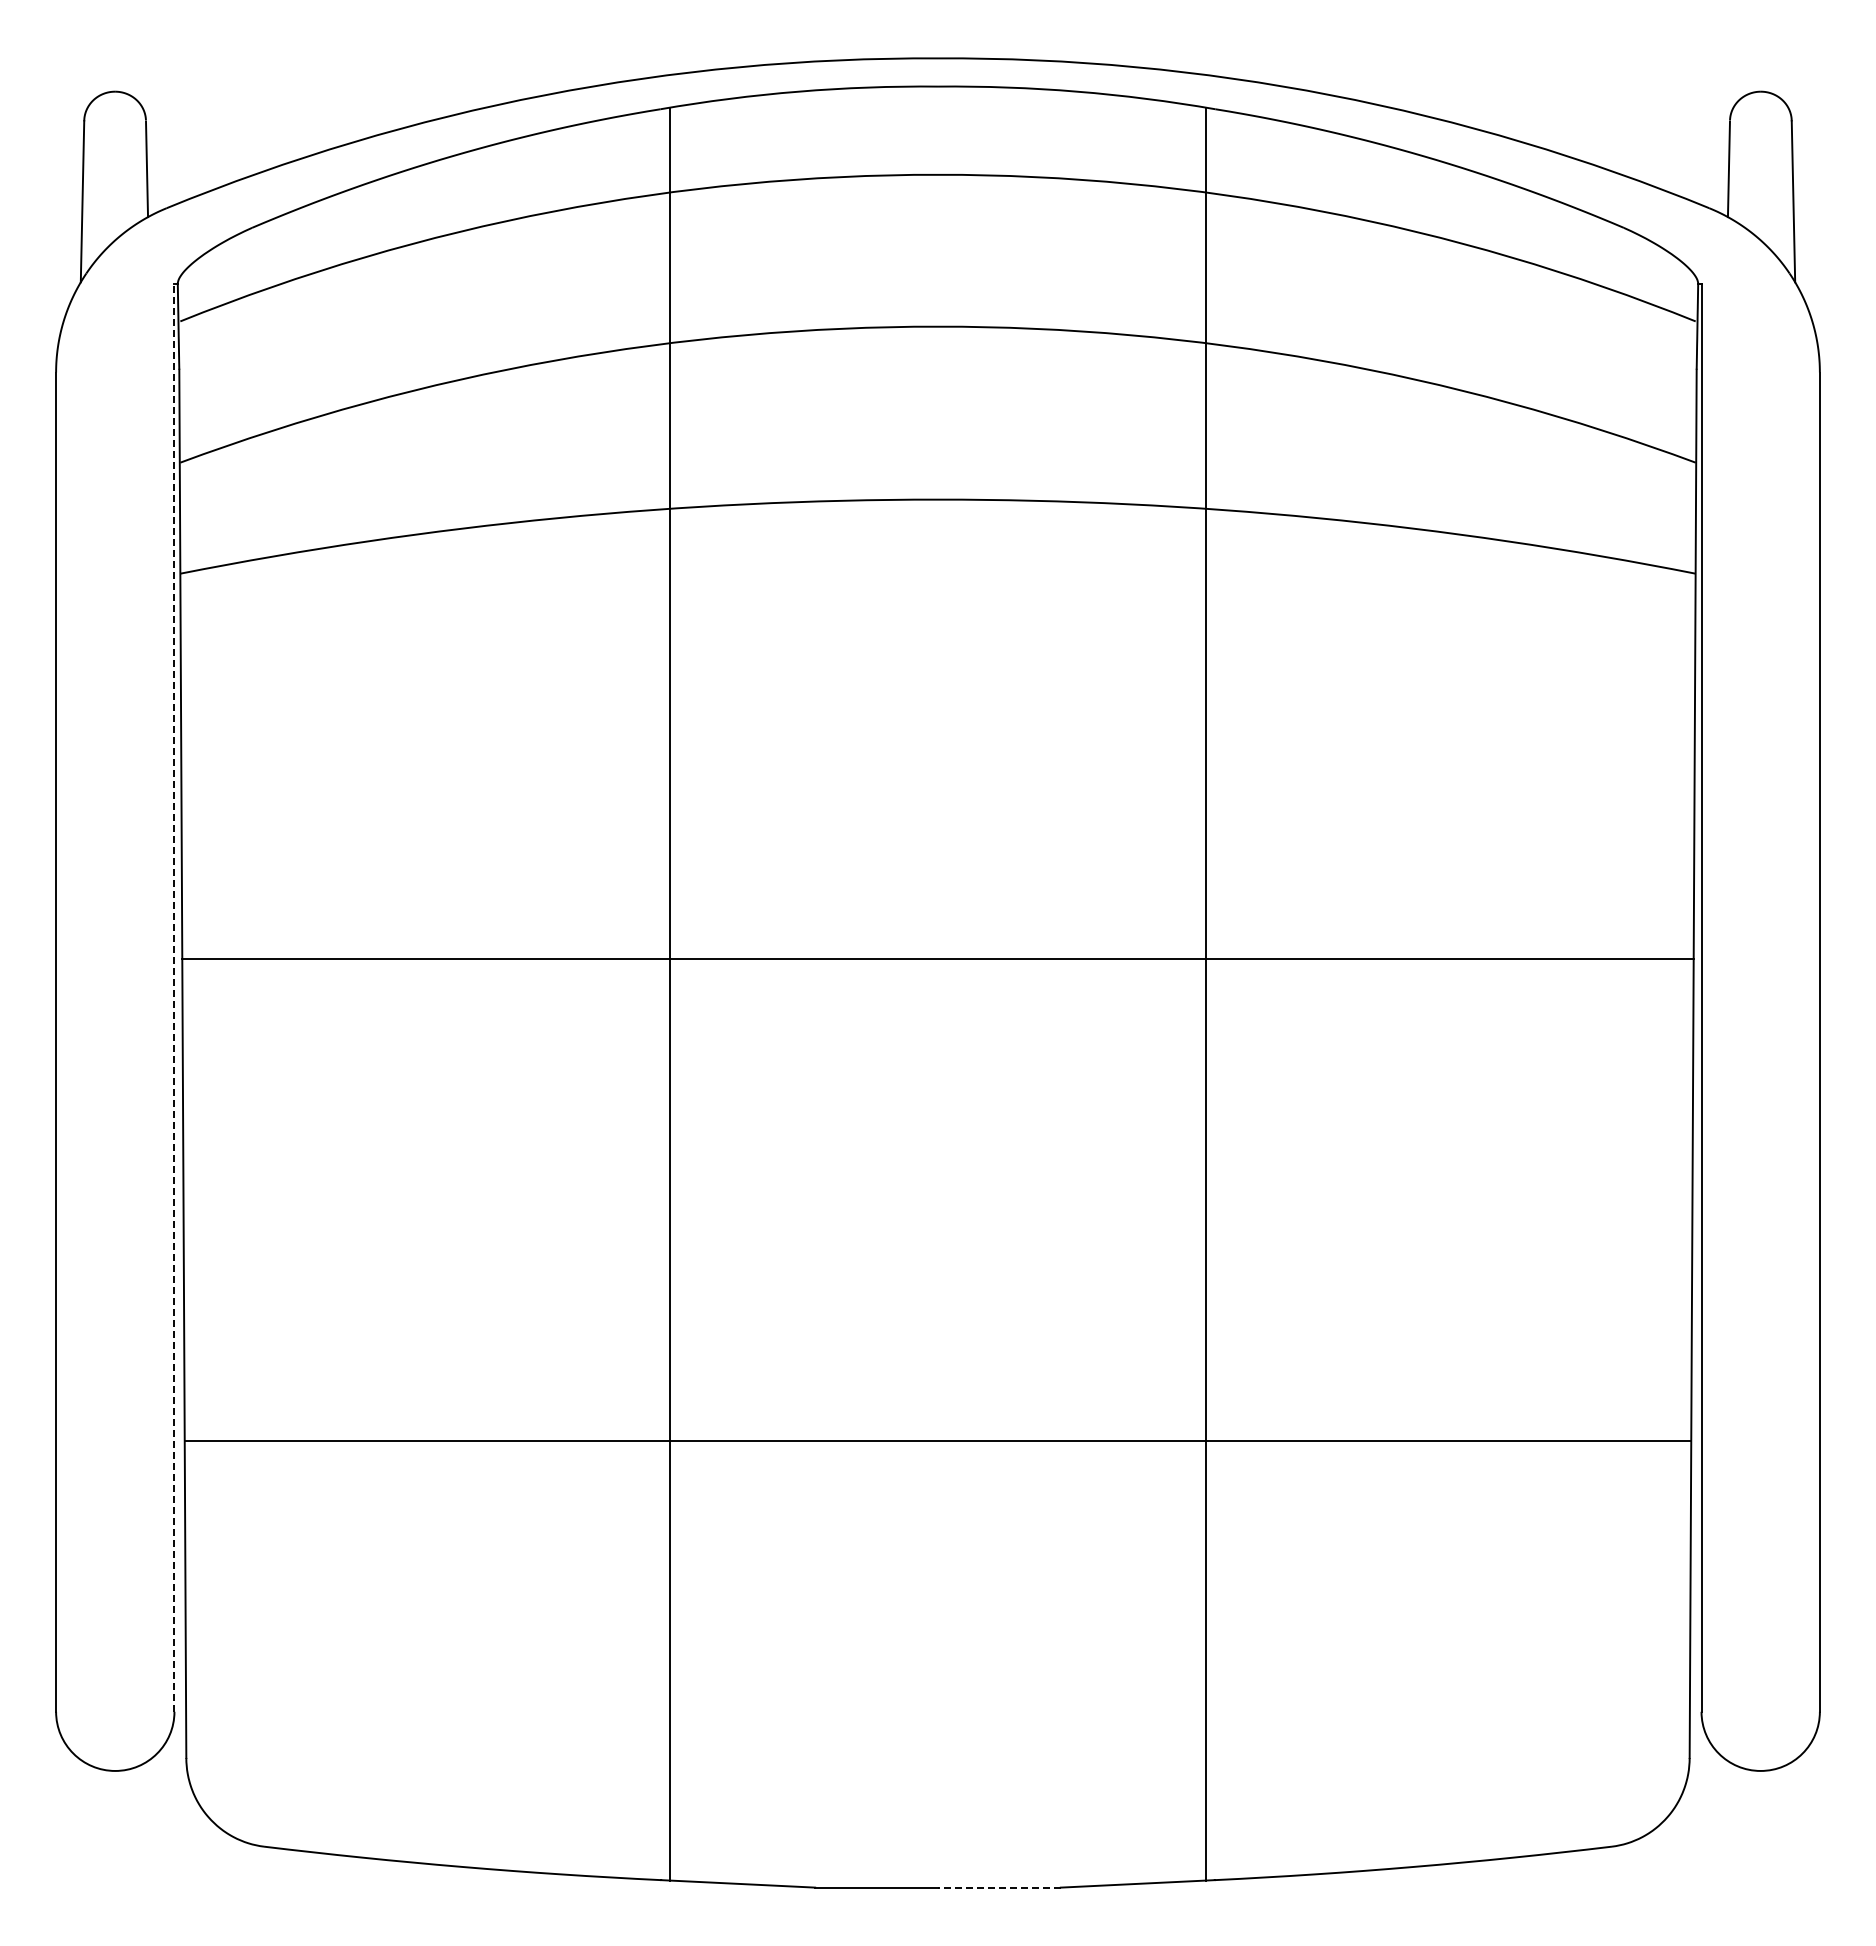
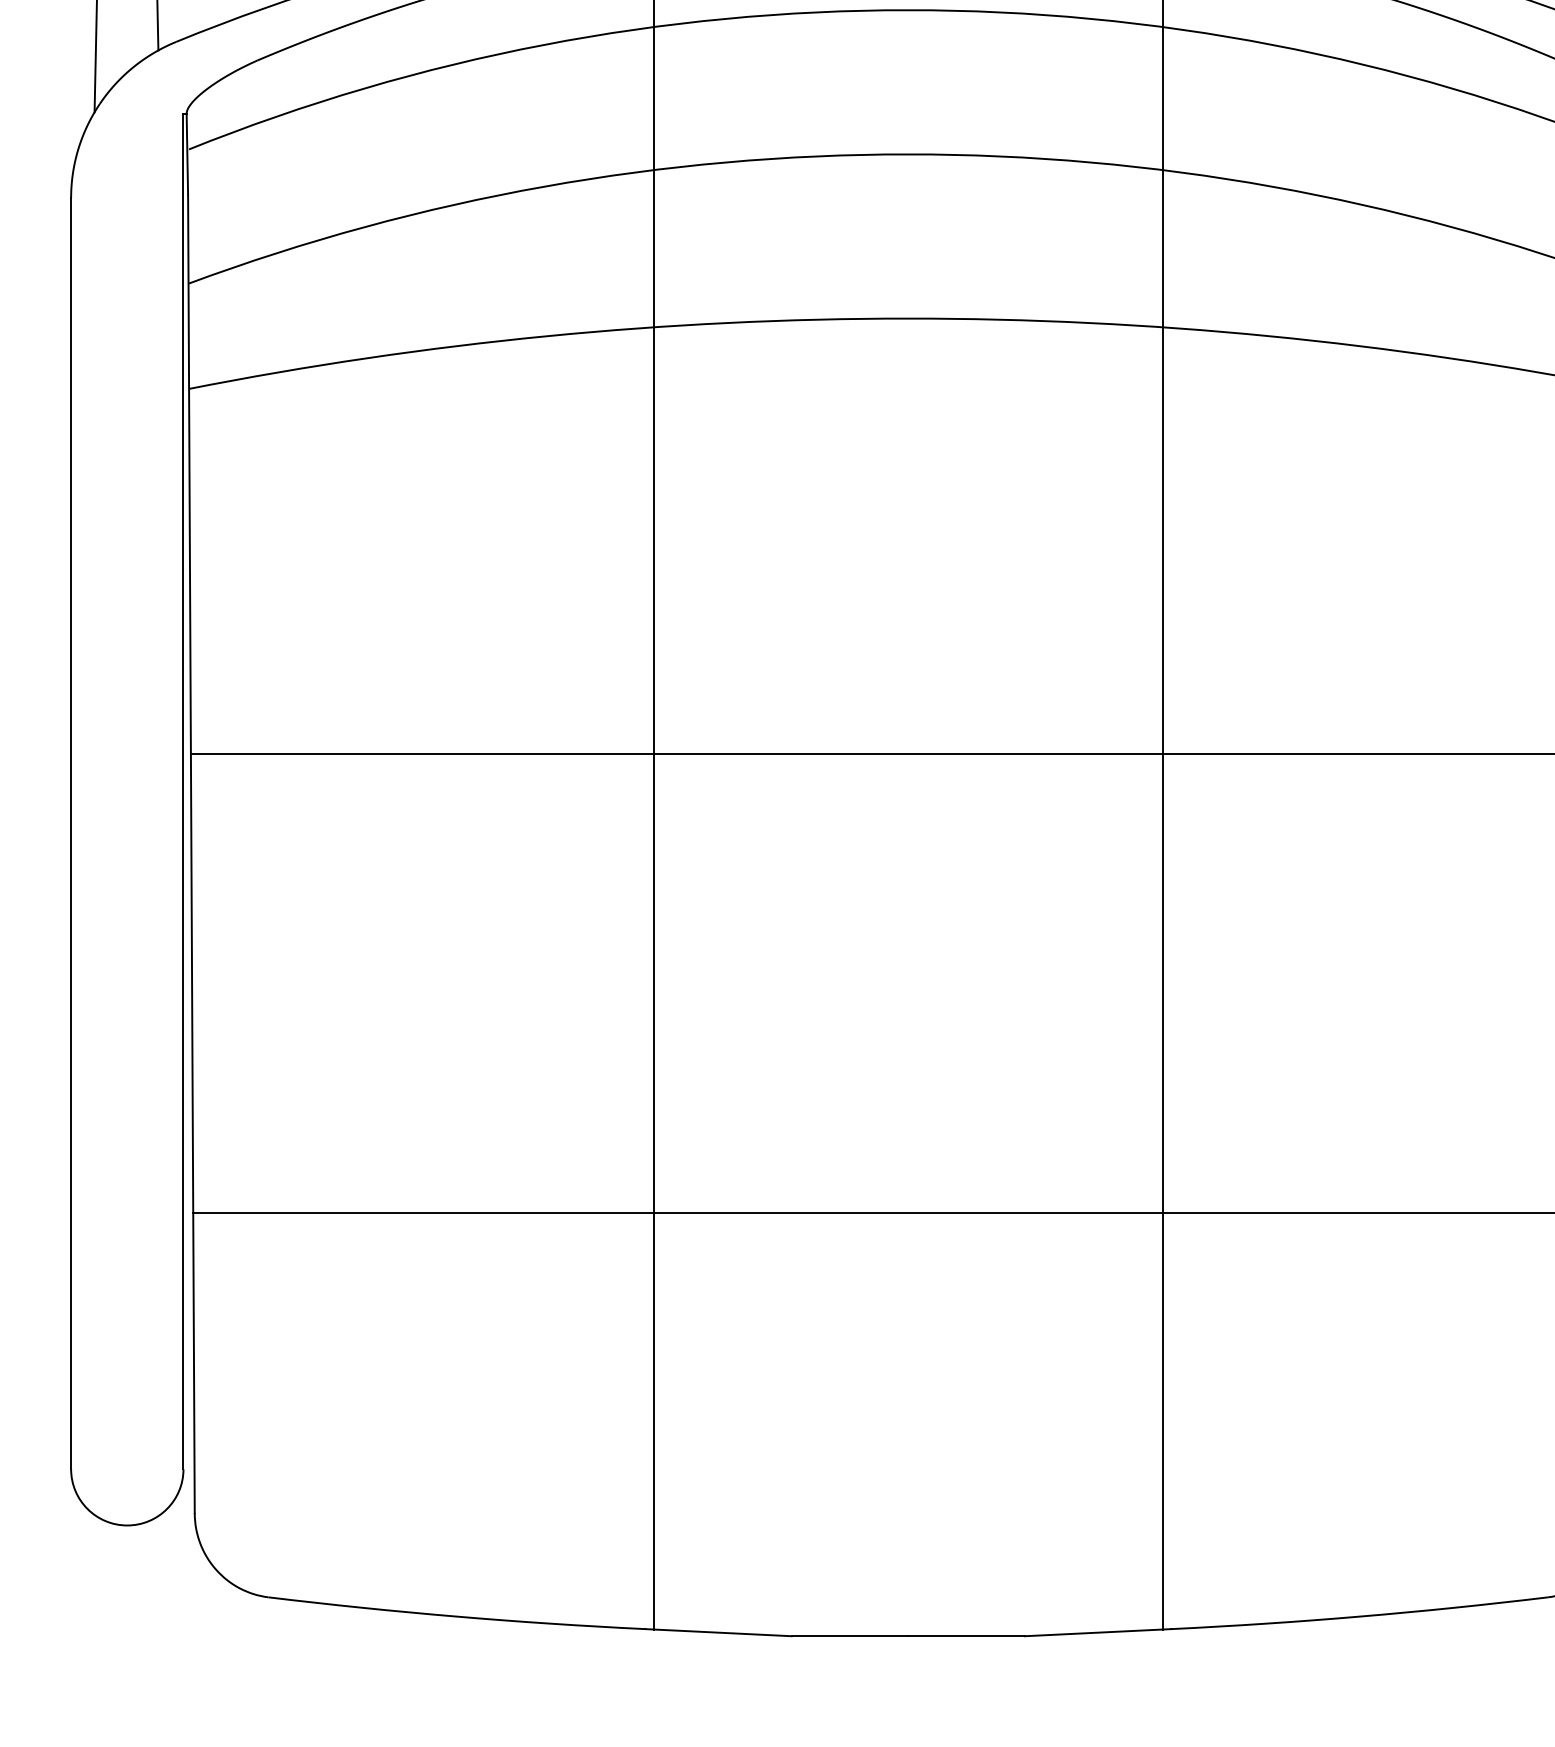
line: (174, 997) -> (183, 791), dashed -> solid
line: (998, 1887) -> (965, 1636), dashed -> solid

